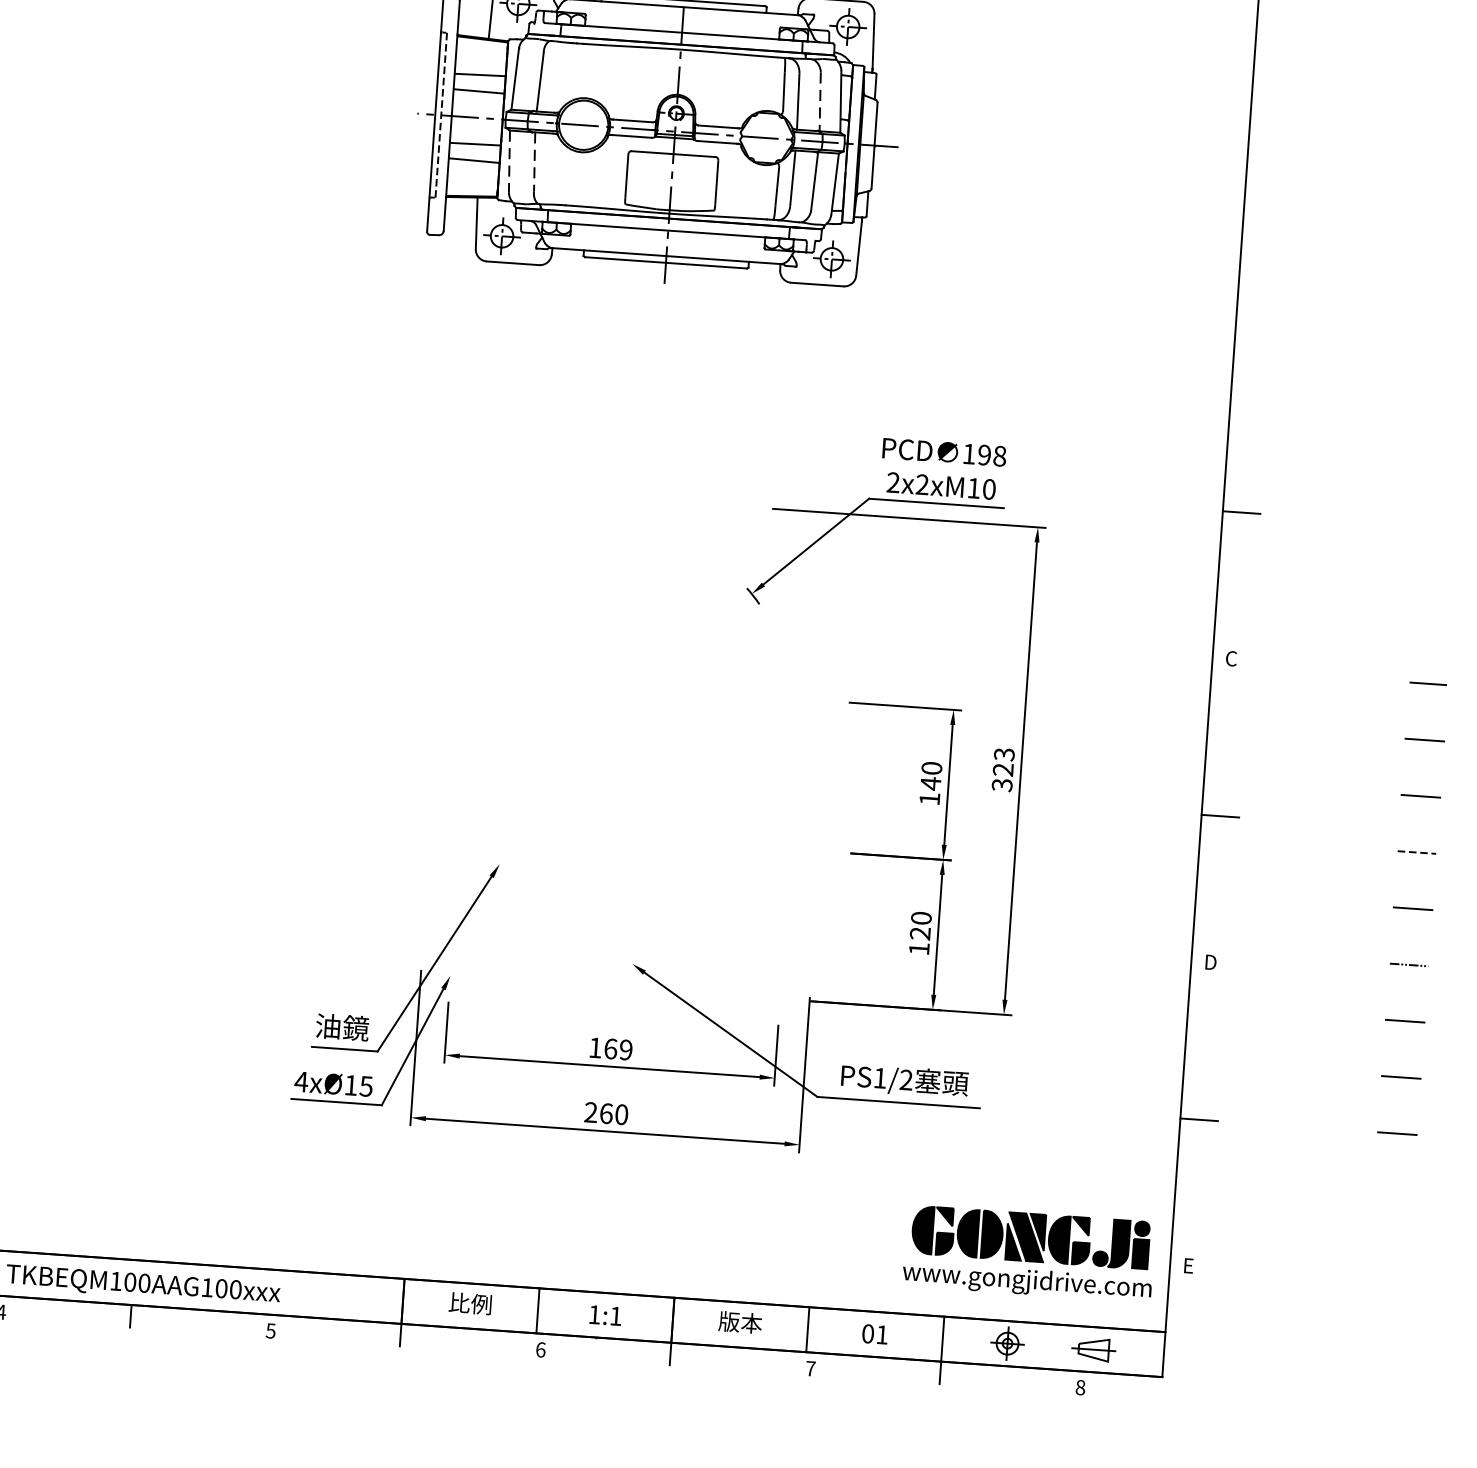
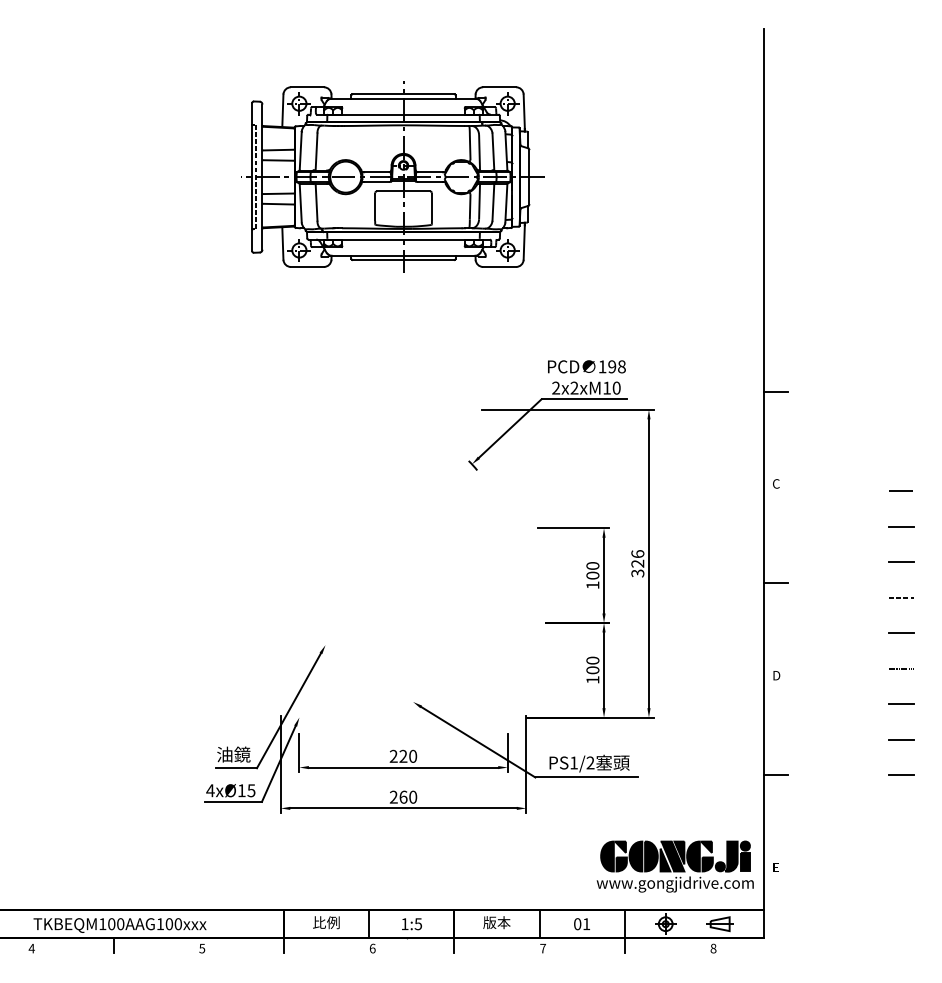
line: (820, 102) -> (493, 152), dashed -> solid
line: (509, 161) -> (300, 203), dashed -> solid
line: (534, 162) -> (316, 202), dashed -> solid
text: (1003, 755) -> (637, 554), 323 -> 326
text: (930, 783) -> (592, 575), 140 -> 100
text: (919, 933) -> (592, 670), 120 -> 100
text: (611, 1047) -> (403, 755), 169 -> 220
text: (614, 1316) -> (417, 924), 1:1 -> 1:5

